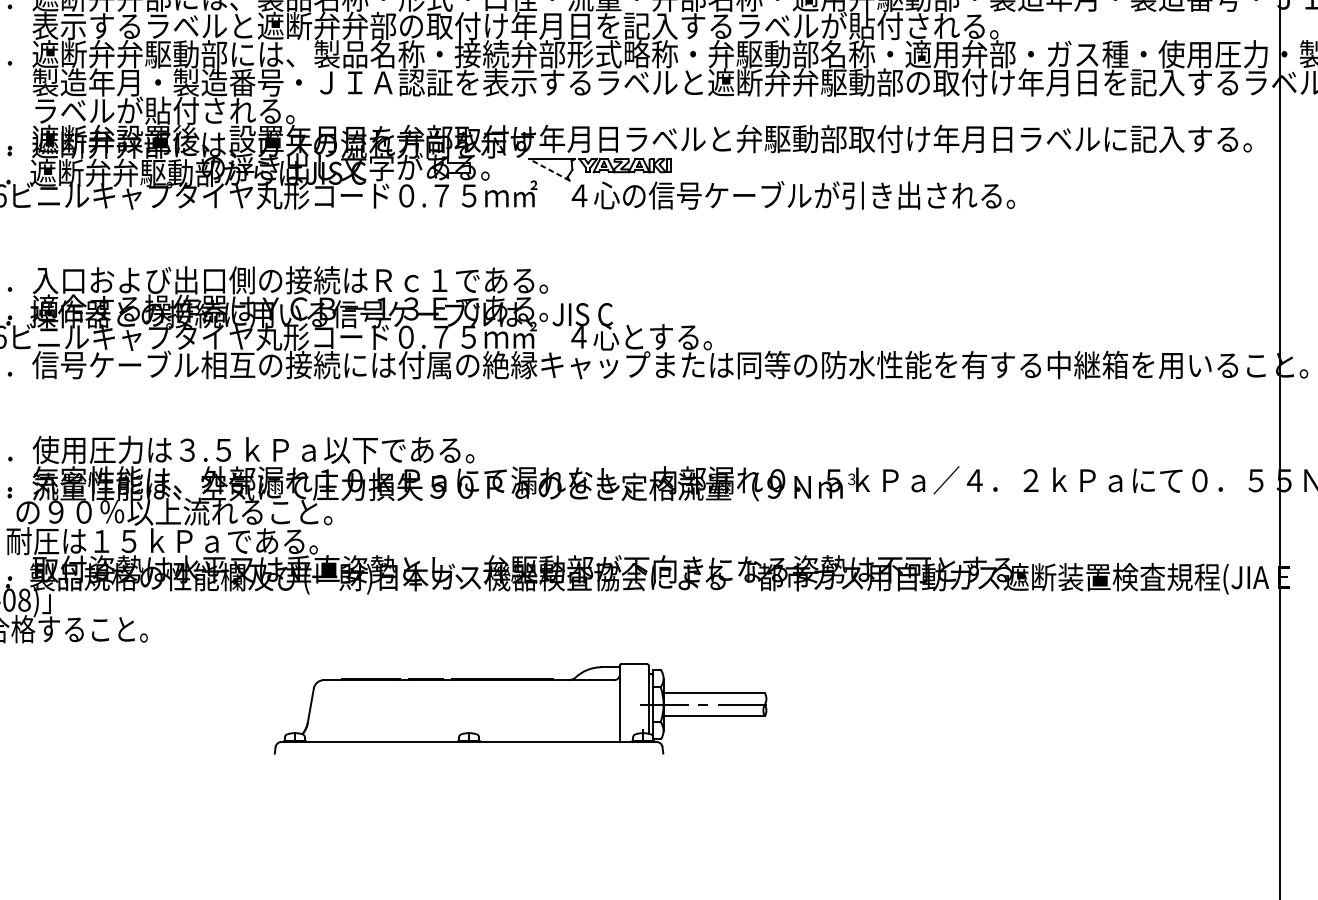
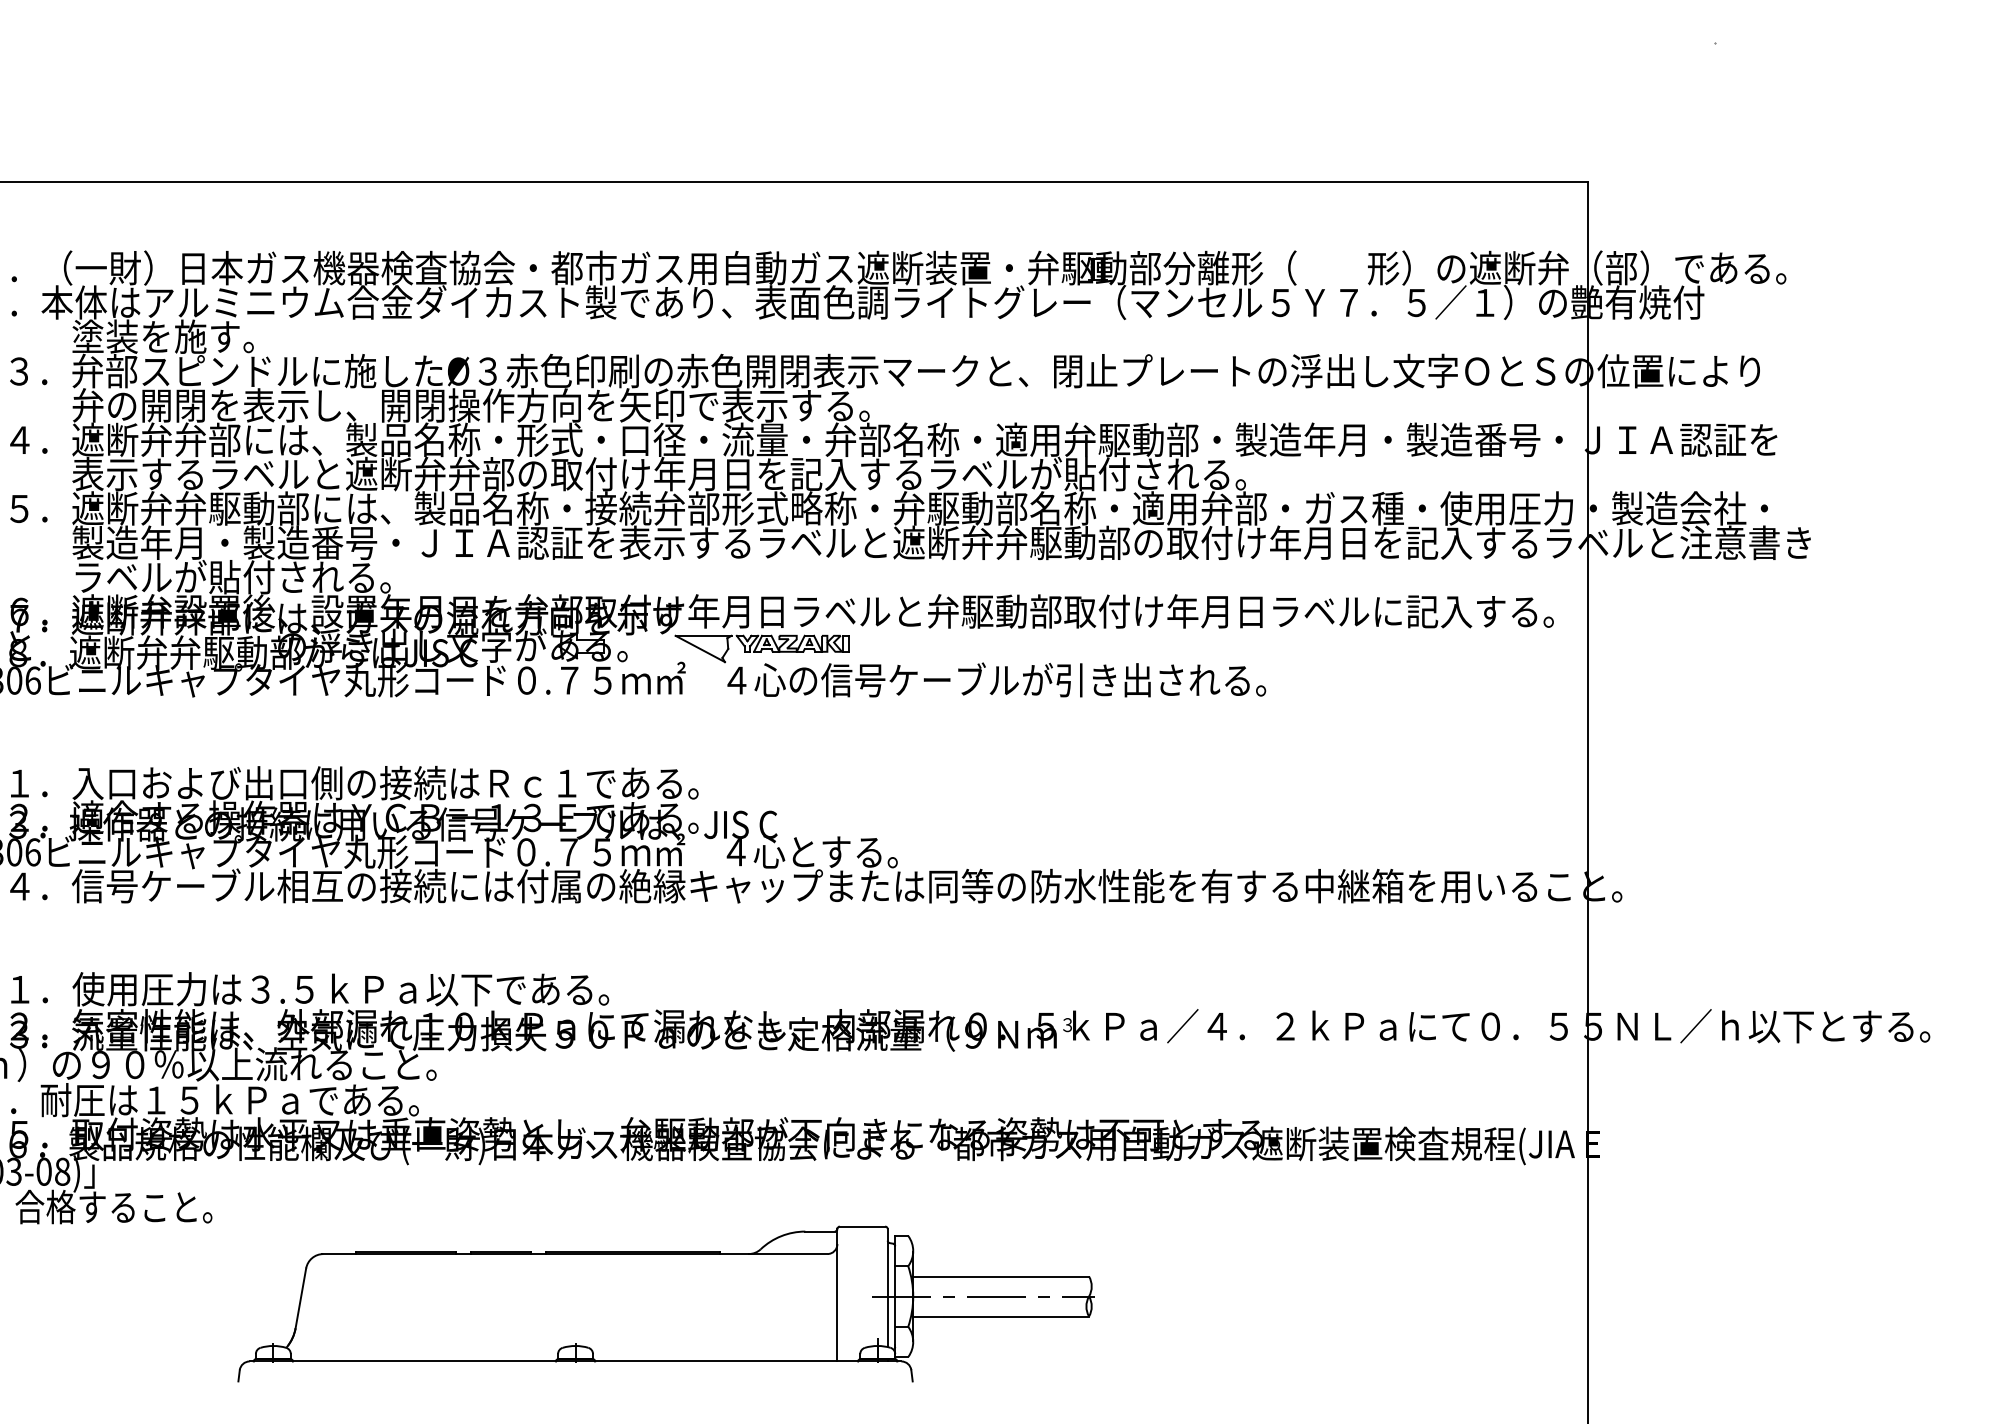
line: (549, 169) -> (700, 648), dashed -> solid
part: (520, 708) -> (665, 1303), size x1.43

